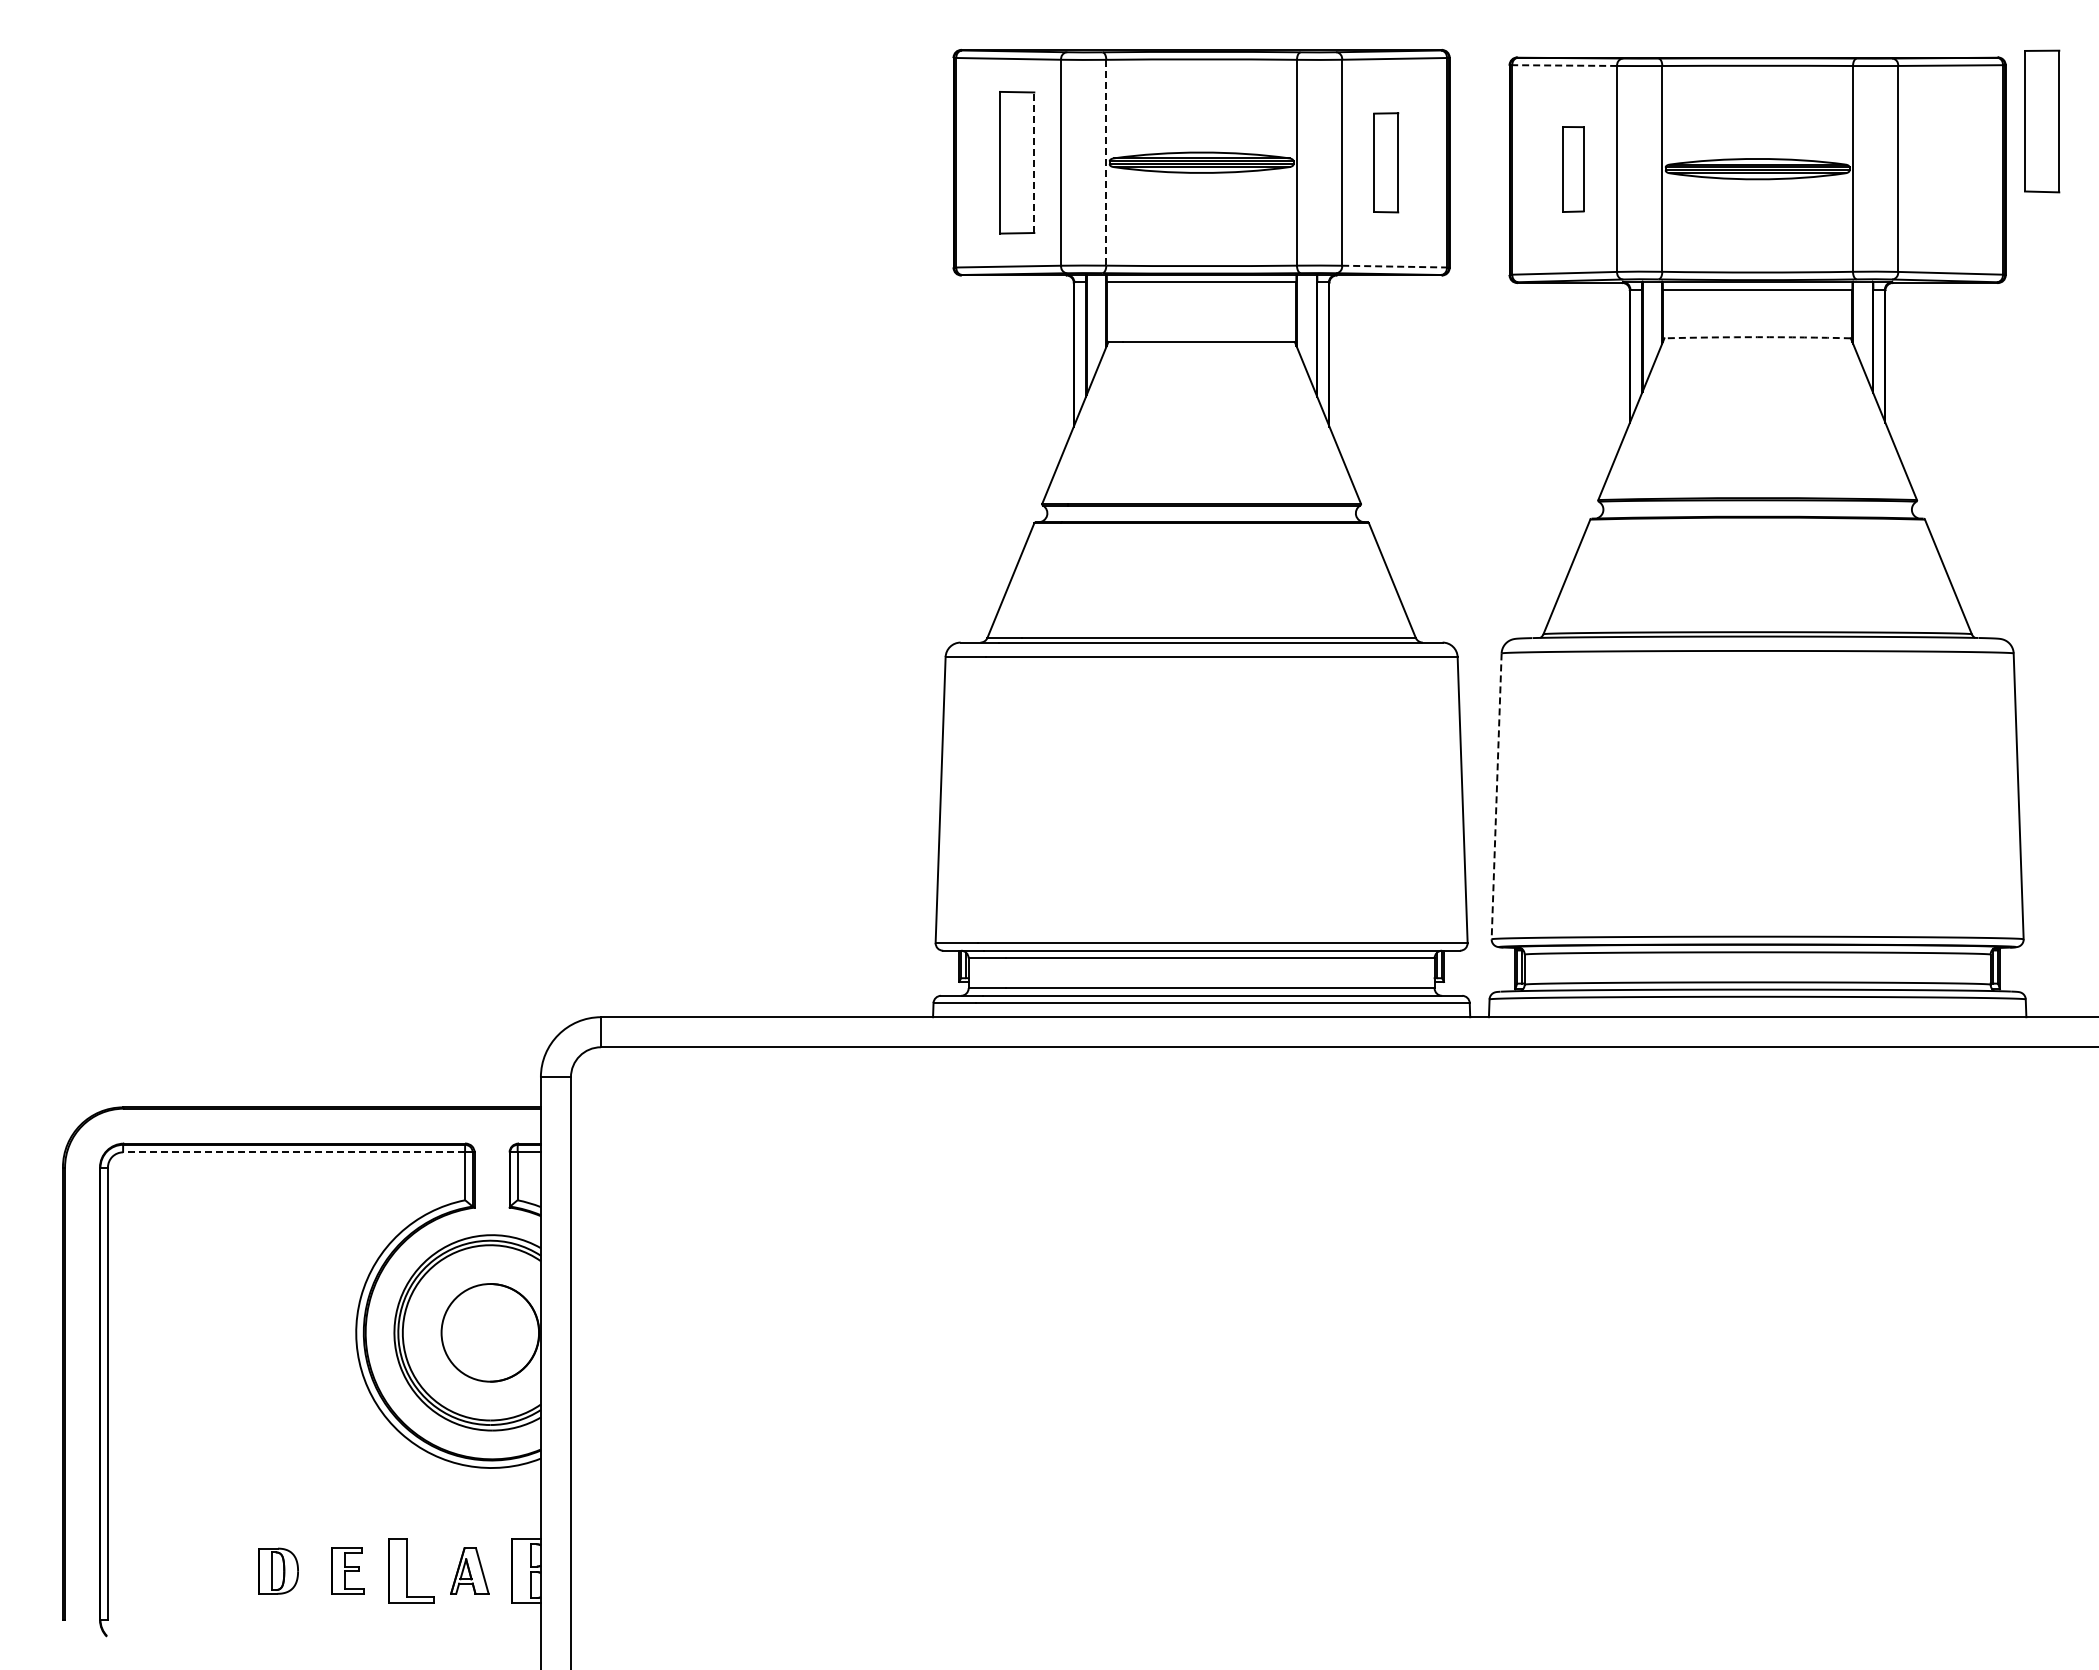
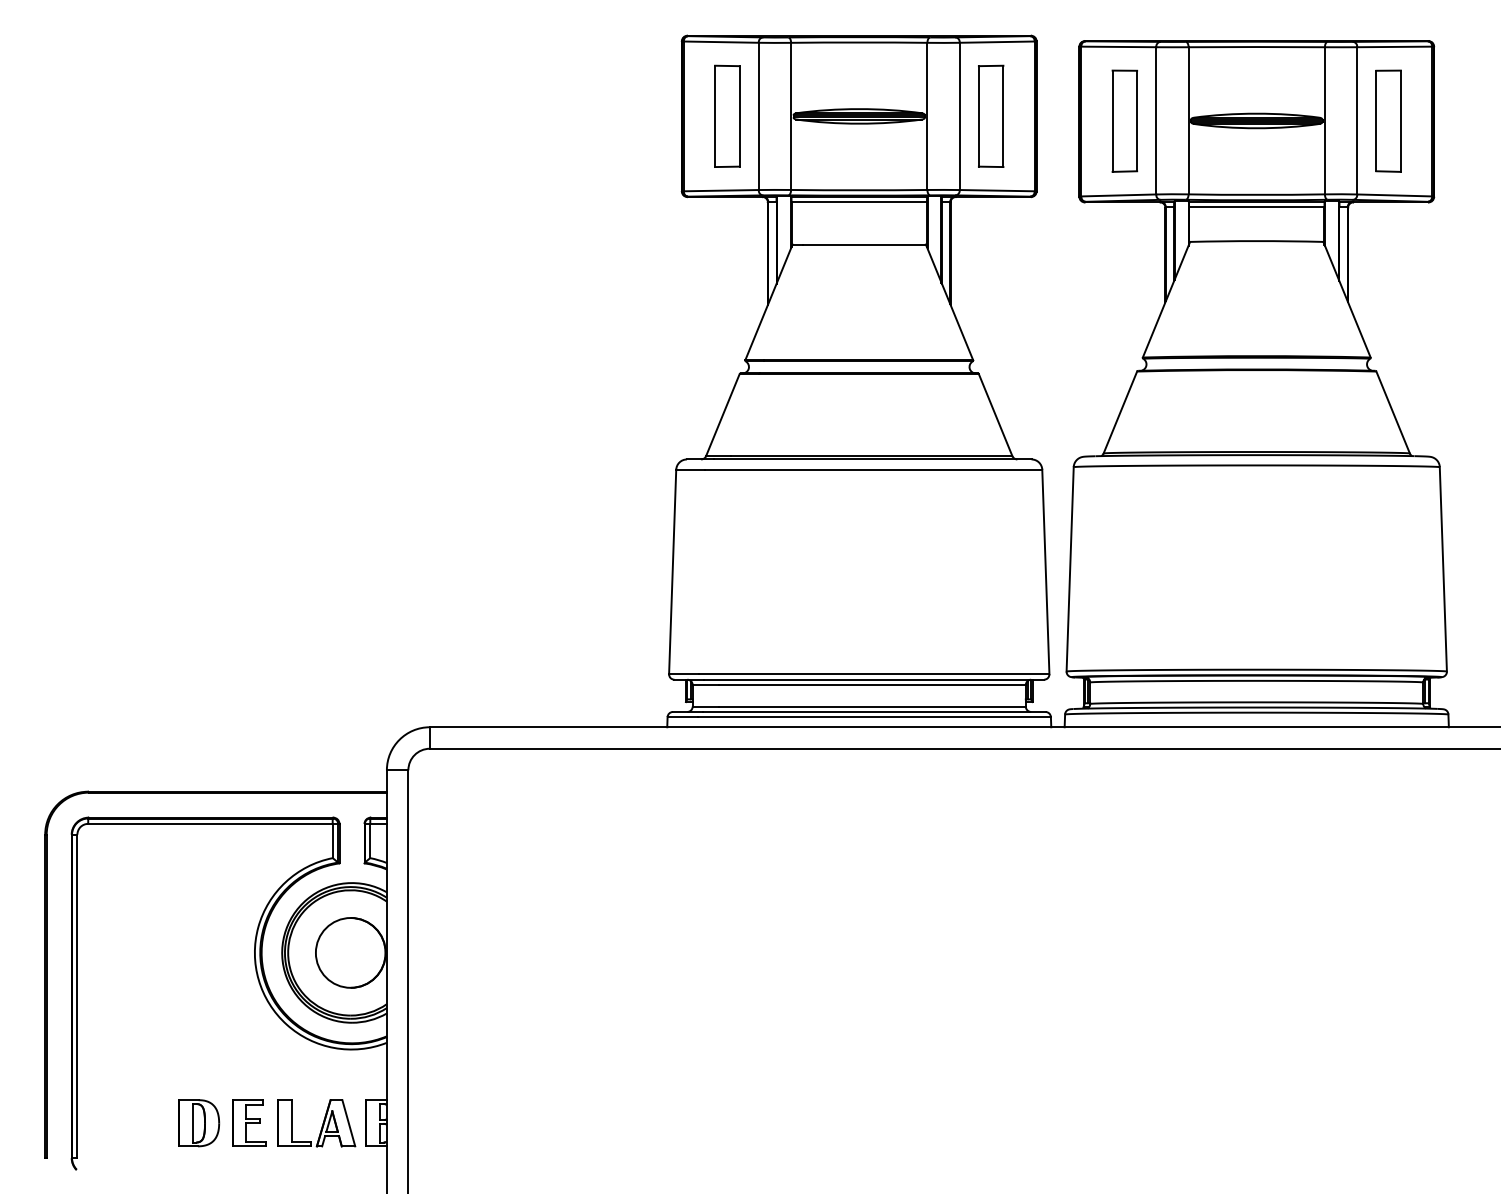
line: (1564, 65) -> (1118, 46), dashed -> solid
part: (2042, 121) -> (1388, 121), moved
line: (1034, 162) -> (739, 116), dashed -> solid
line: (1106, 162) -> (791, 116), dashed -> solid
part: (1386, 162) -> (991, 116), size x1.43
part: (1573, 169) -> (1125, 121), size x1.67
line: (1395, 266) -> (997, 190), dashed -> solid
arc: (1757, 337) -> (1256, 241), dashed -> solid
line: (1496, 796) -> (1070, 569), dashed -> solid
line: (294, 1152) -> (210, 823), dashed -> solid
part: (347, 1570) -> (248, 1122), size x1.43
part: (469, 1570) -> (335, 1122), size x1.43
part: (278, 1571) -> (199, 1123), size x1.43

